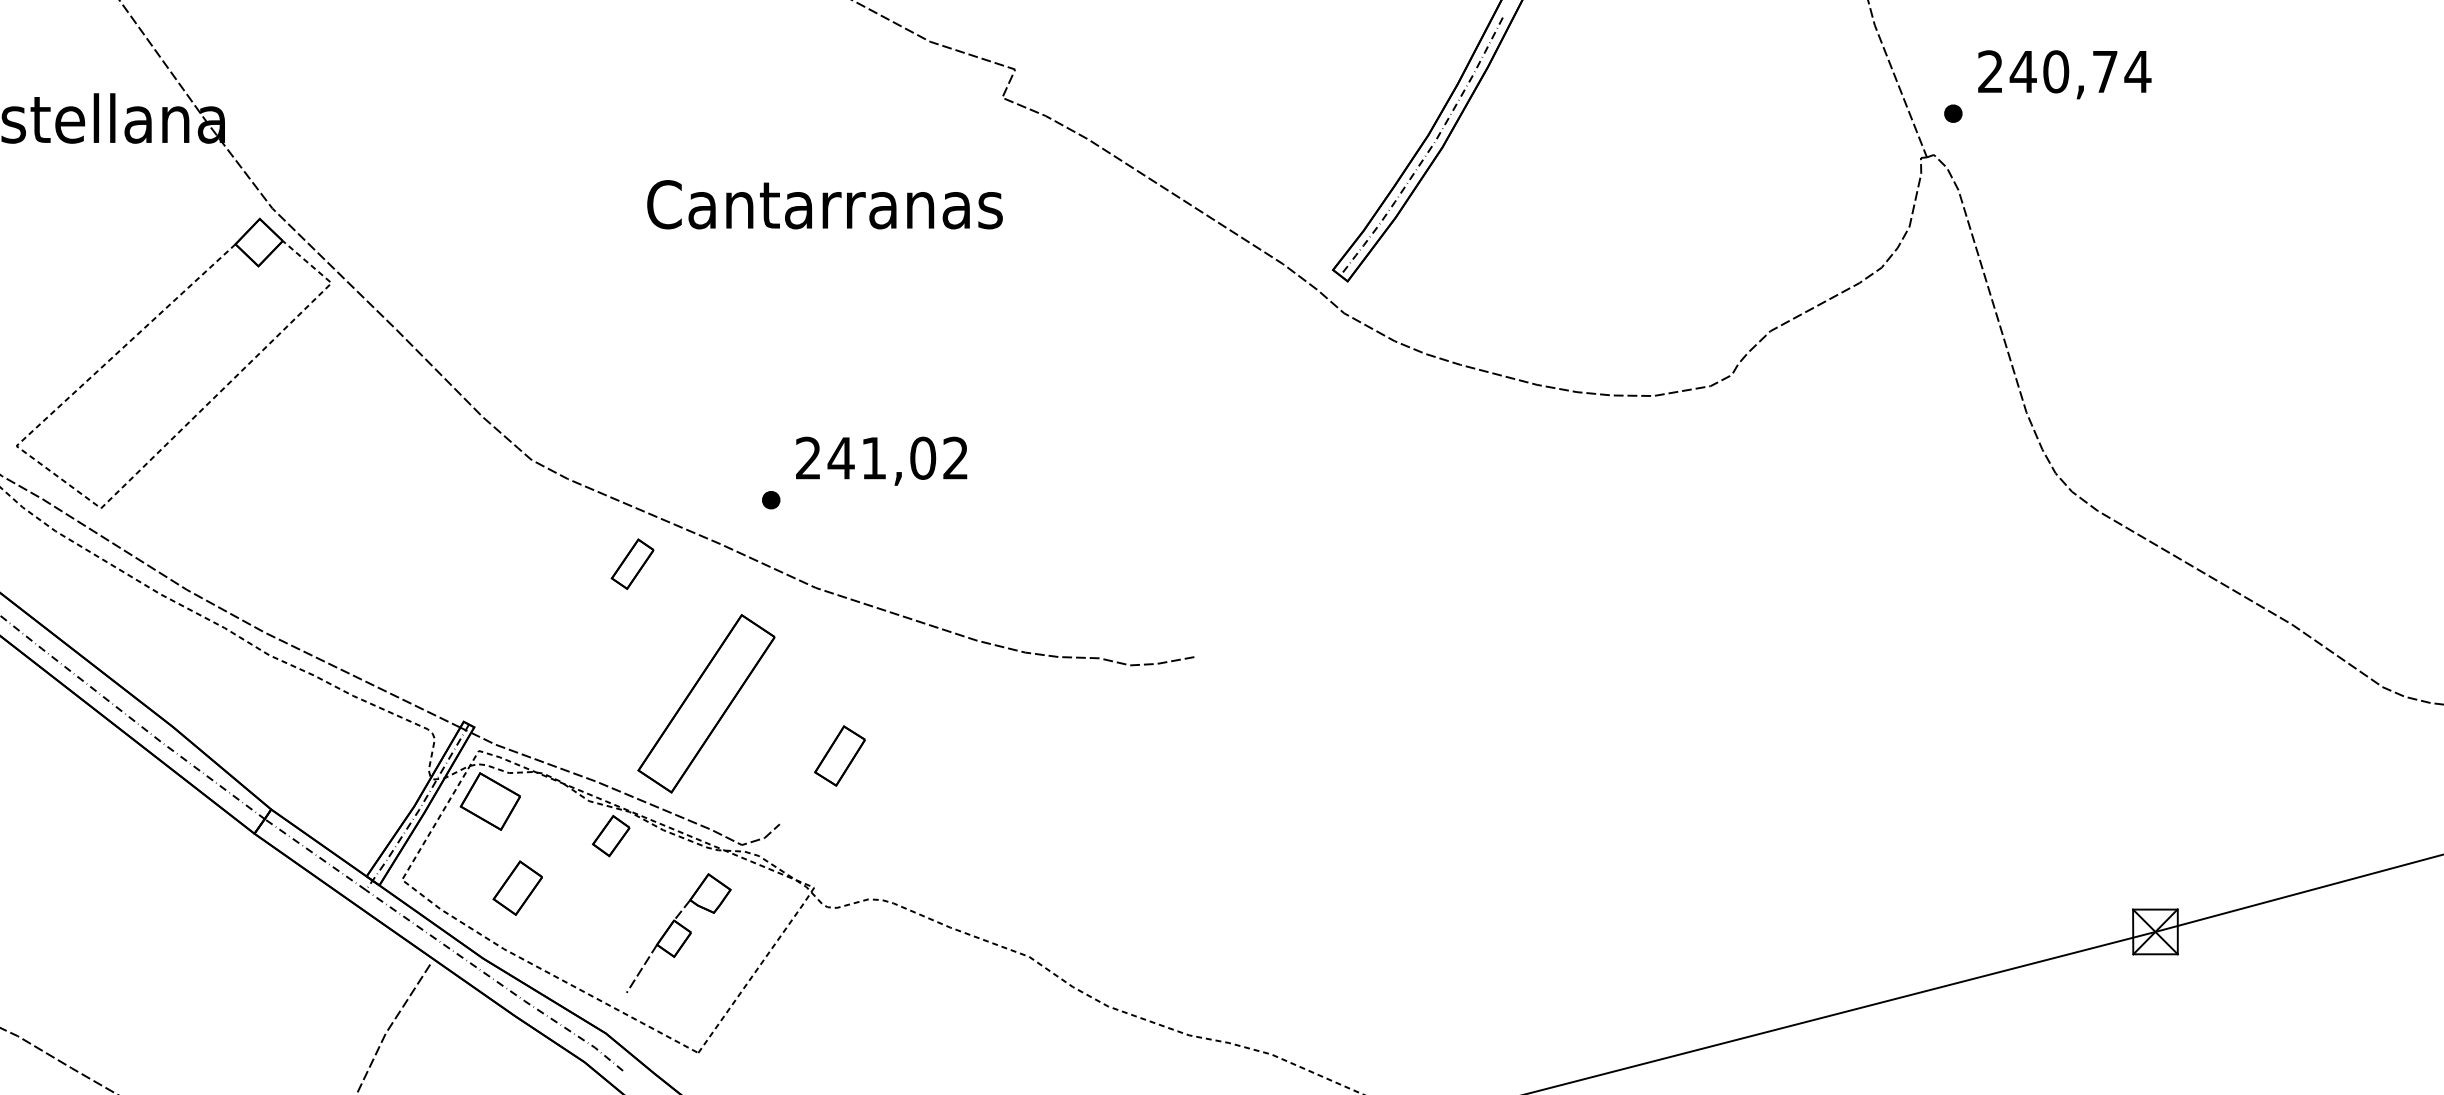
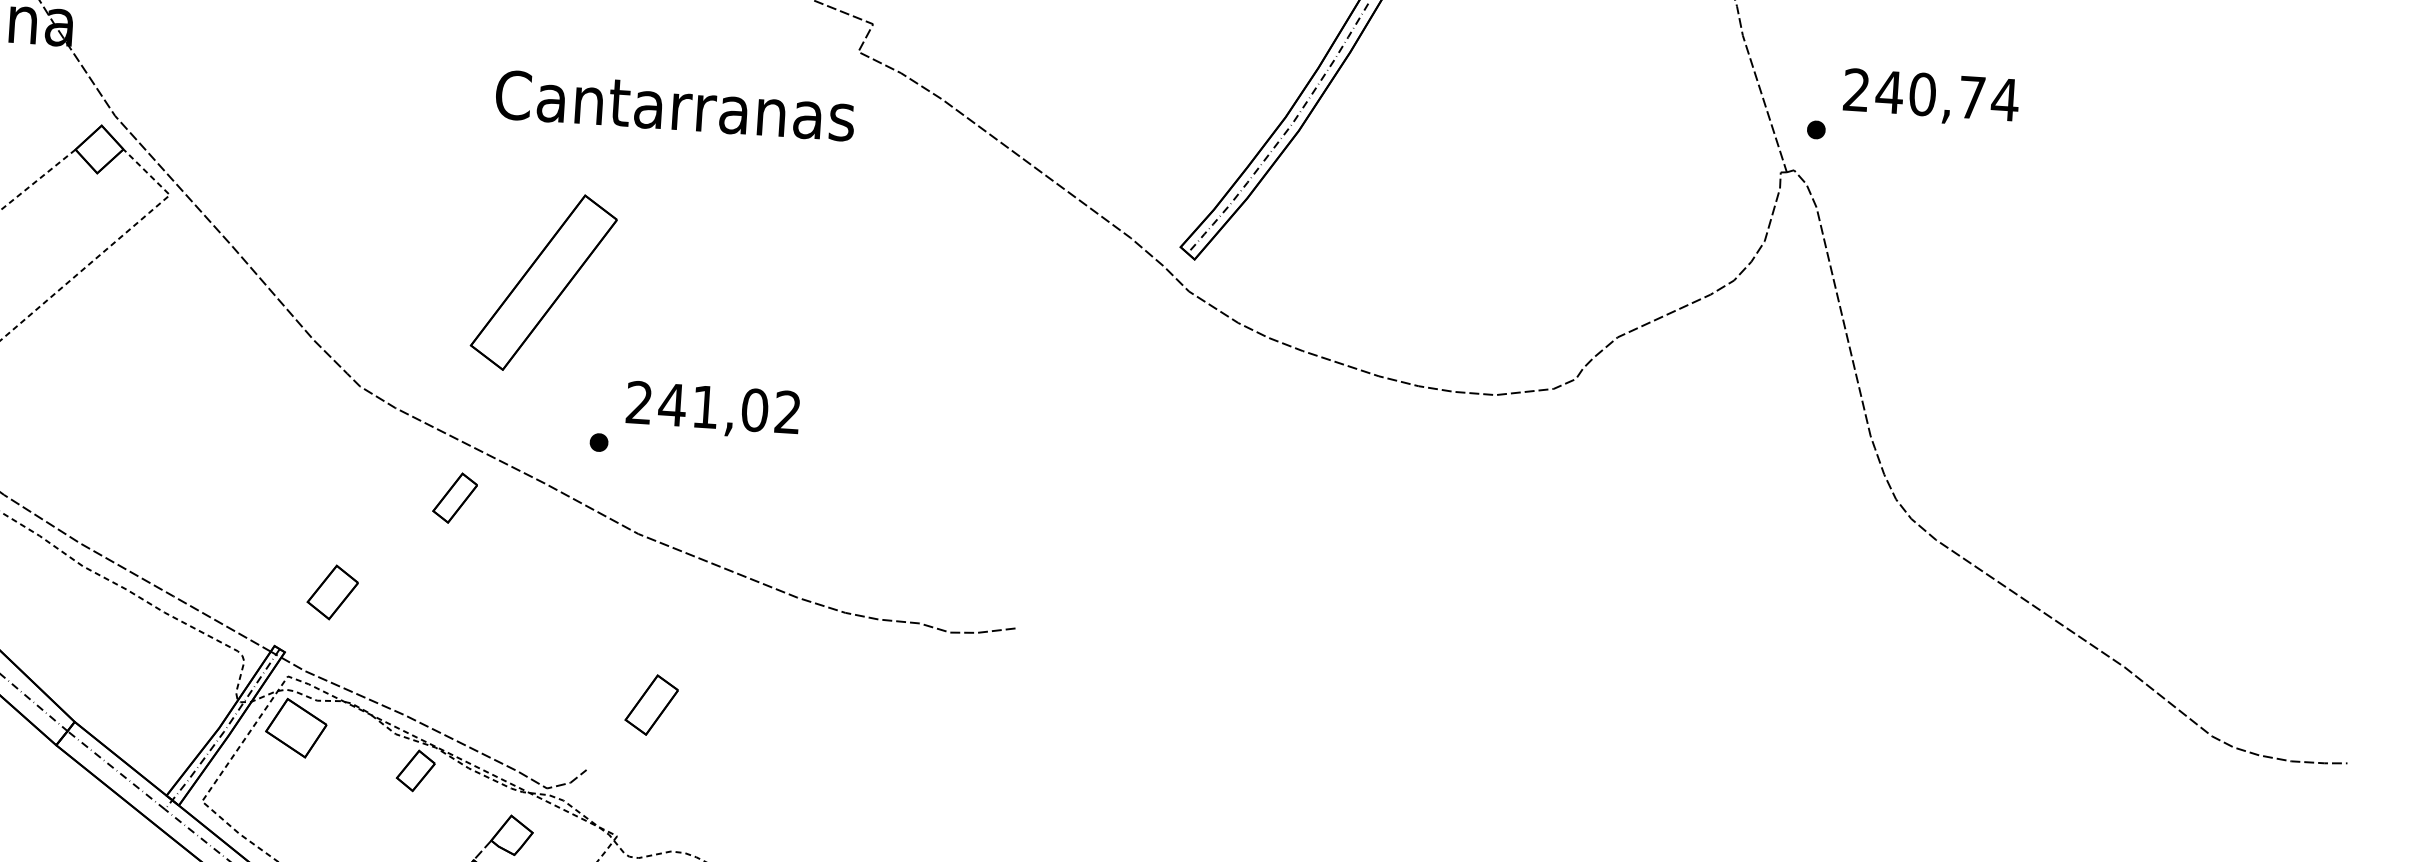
text: (824, 204) -> (674, 105), moved
part: (706, 703) -> (543, 282), moved
part: (517, 887) -> (332, 591), moved

